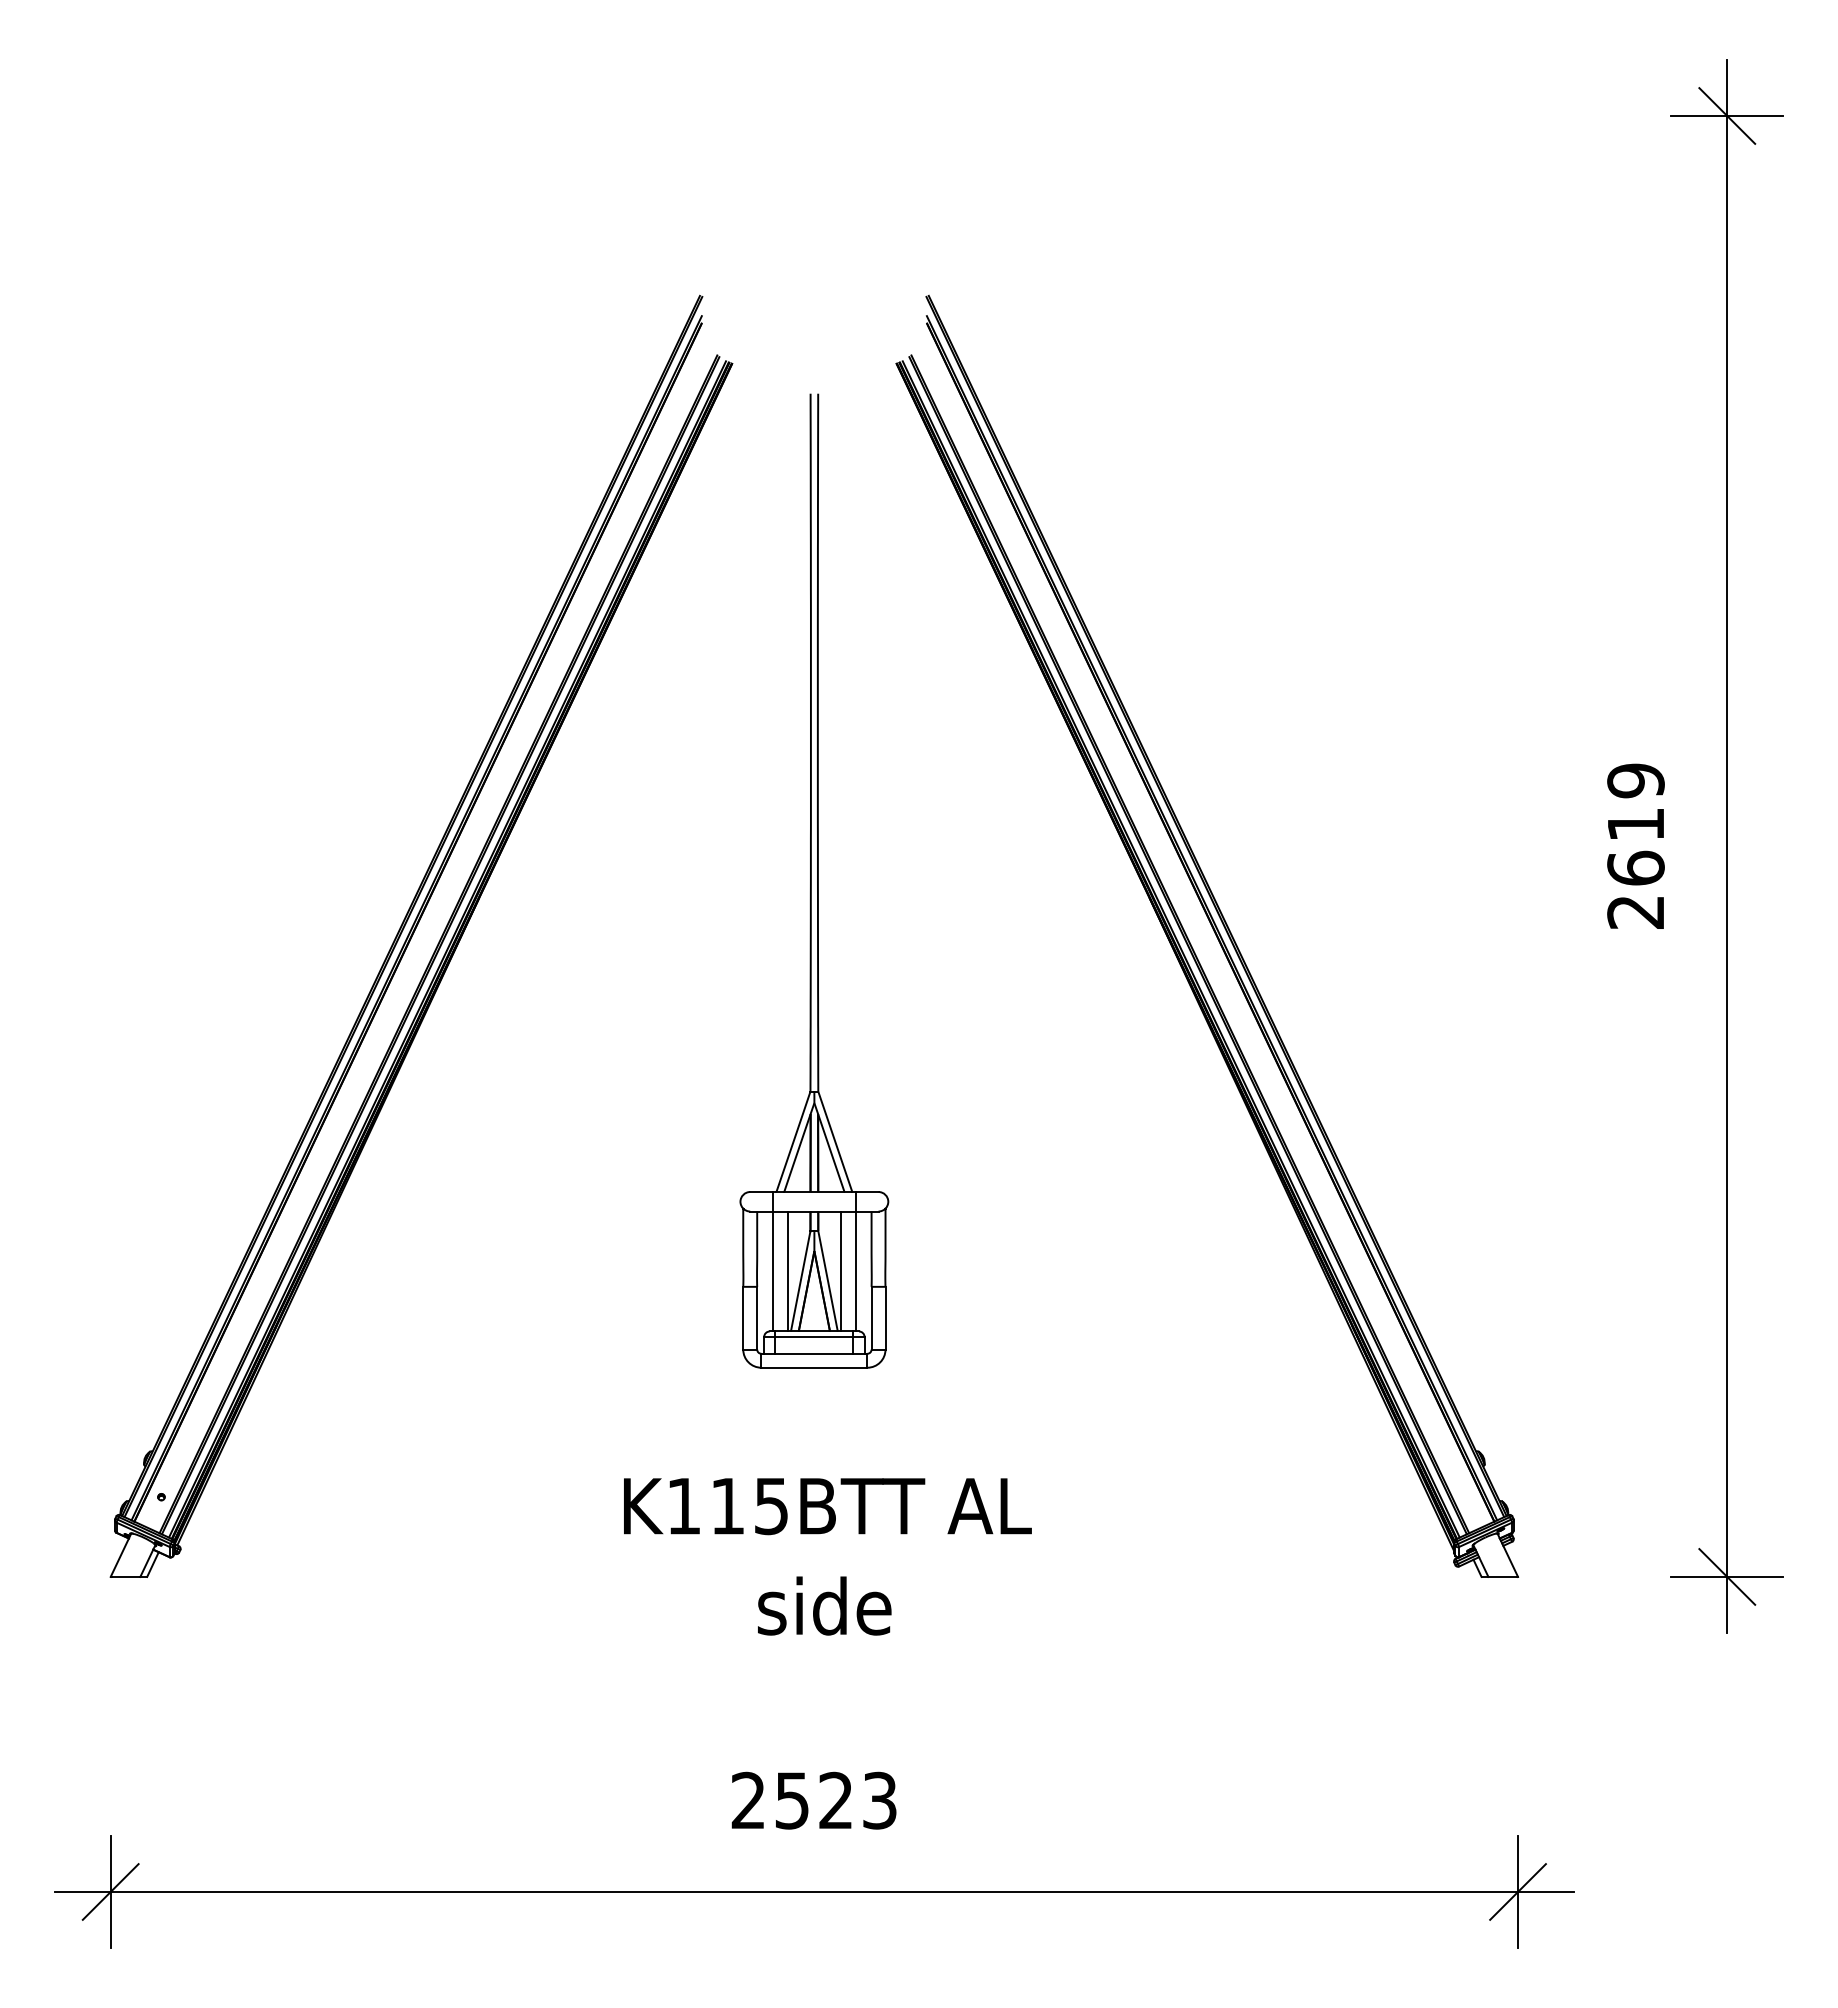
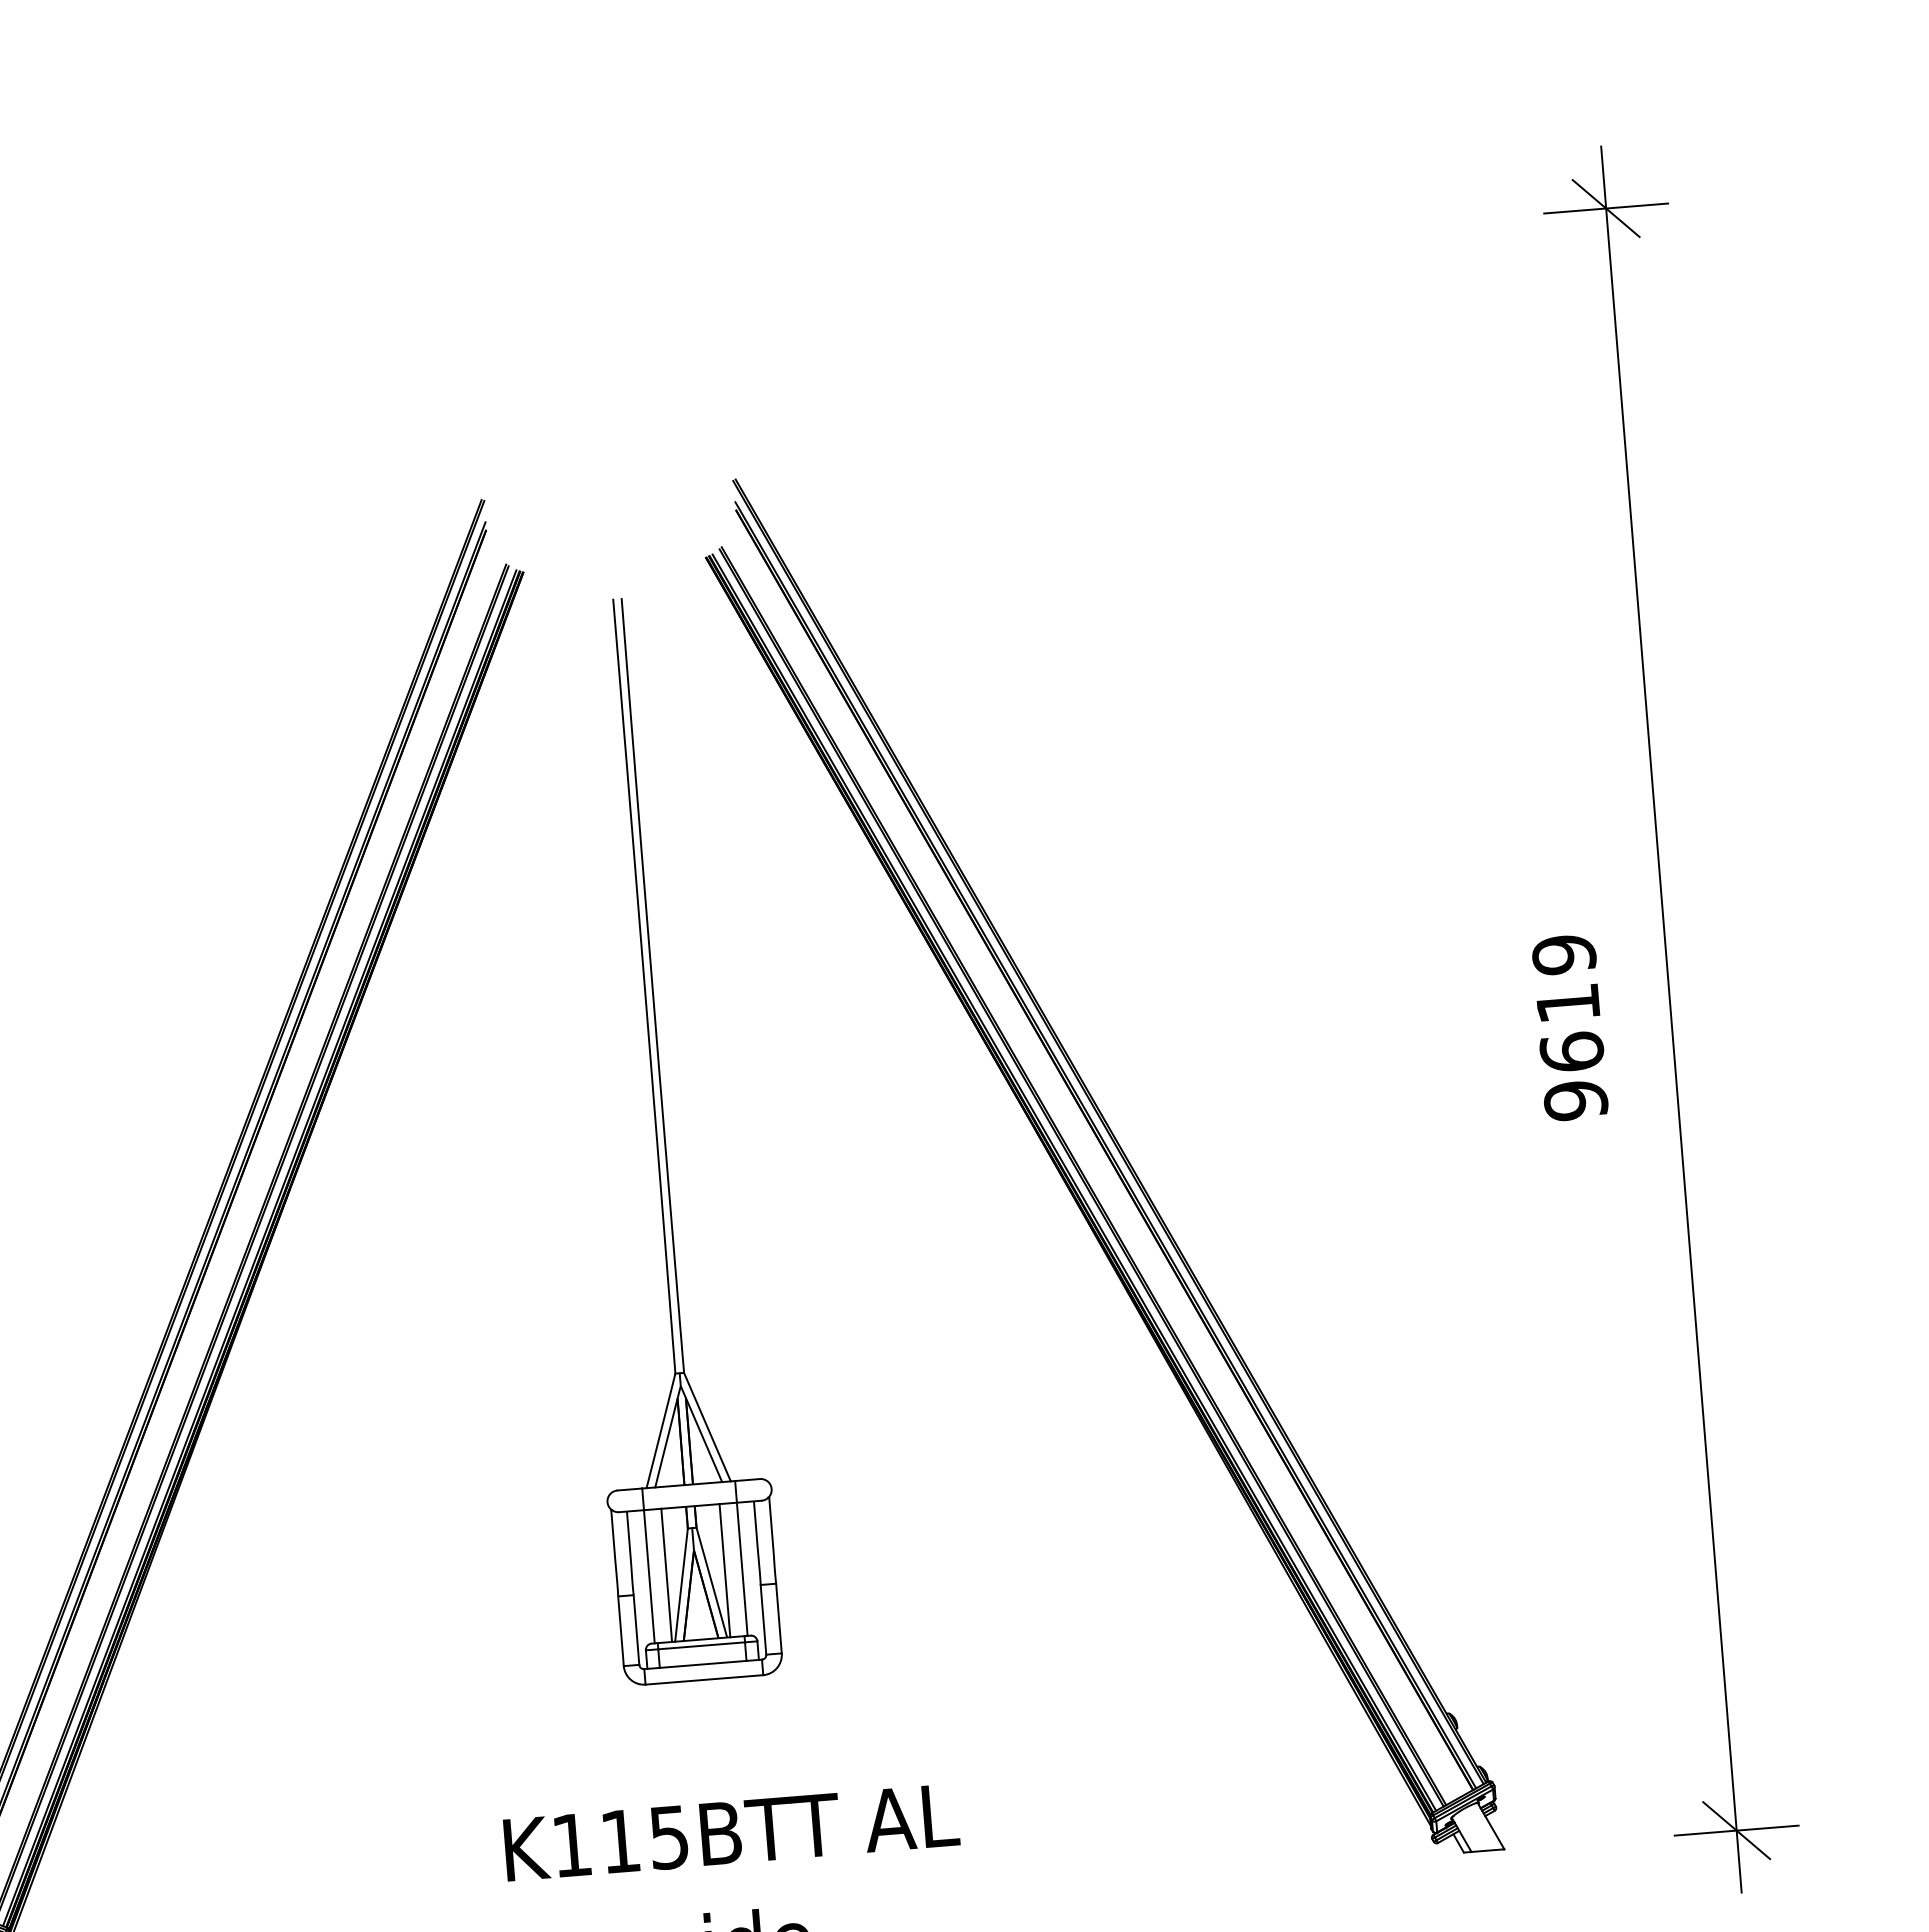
text: (1635, 912) -> (1575, 1101), 2619 -> 9619

